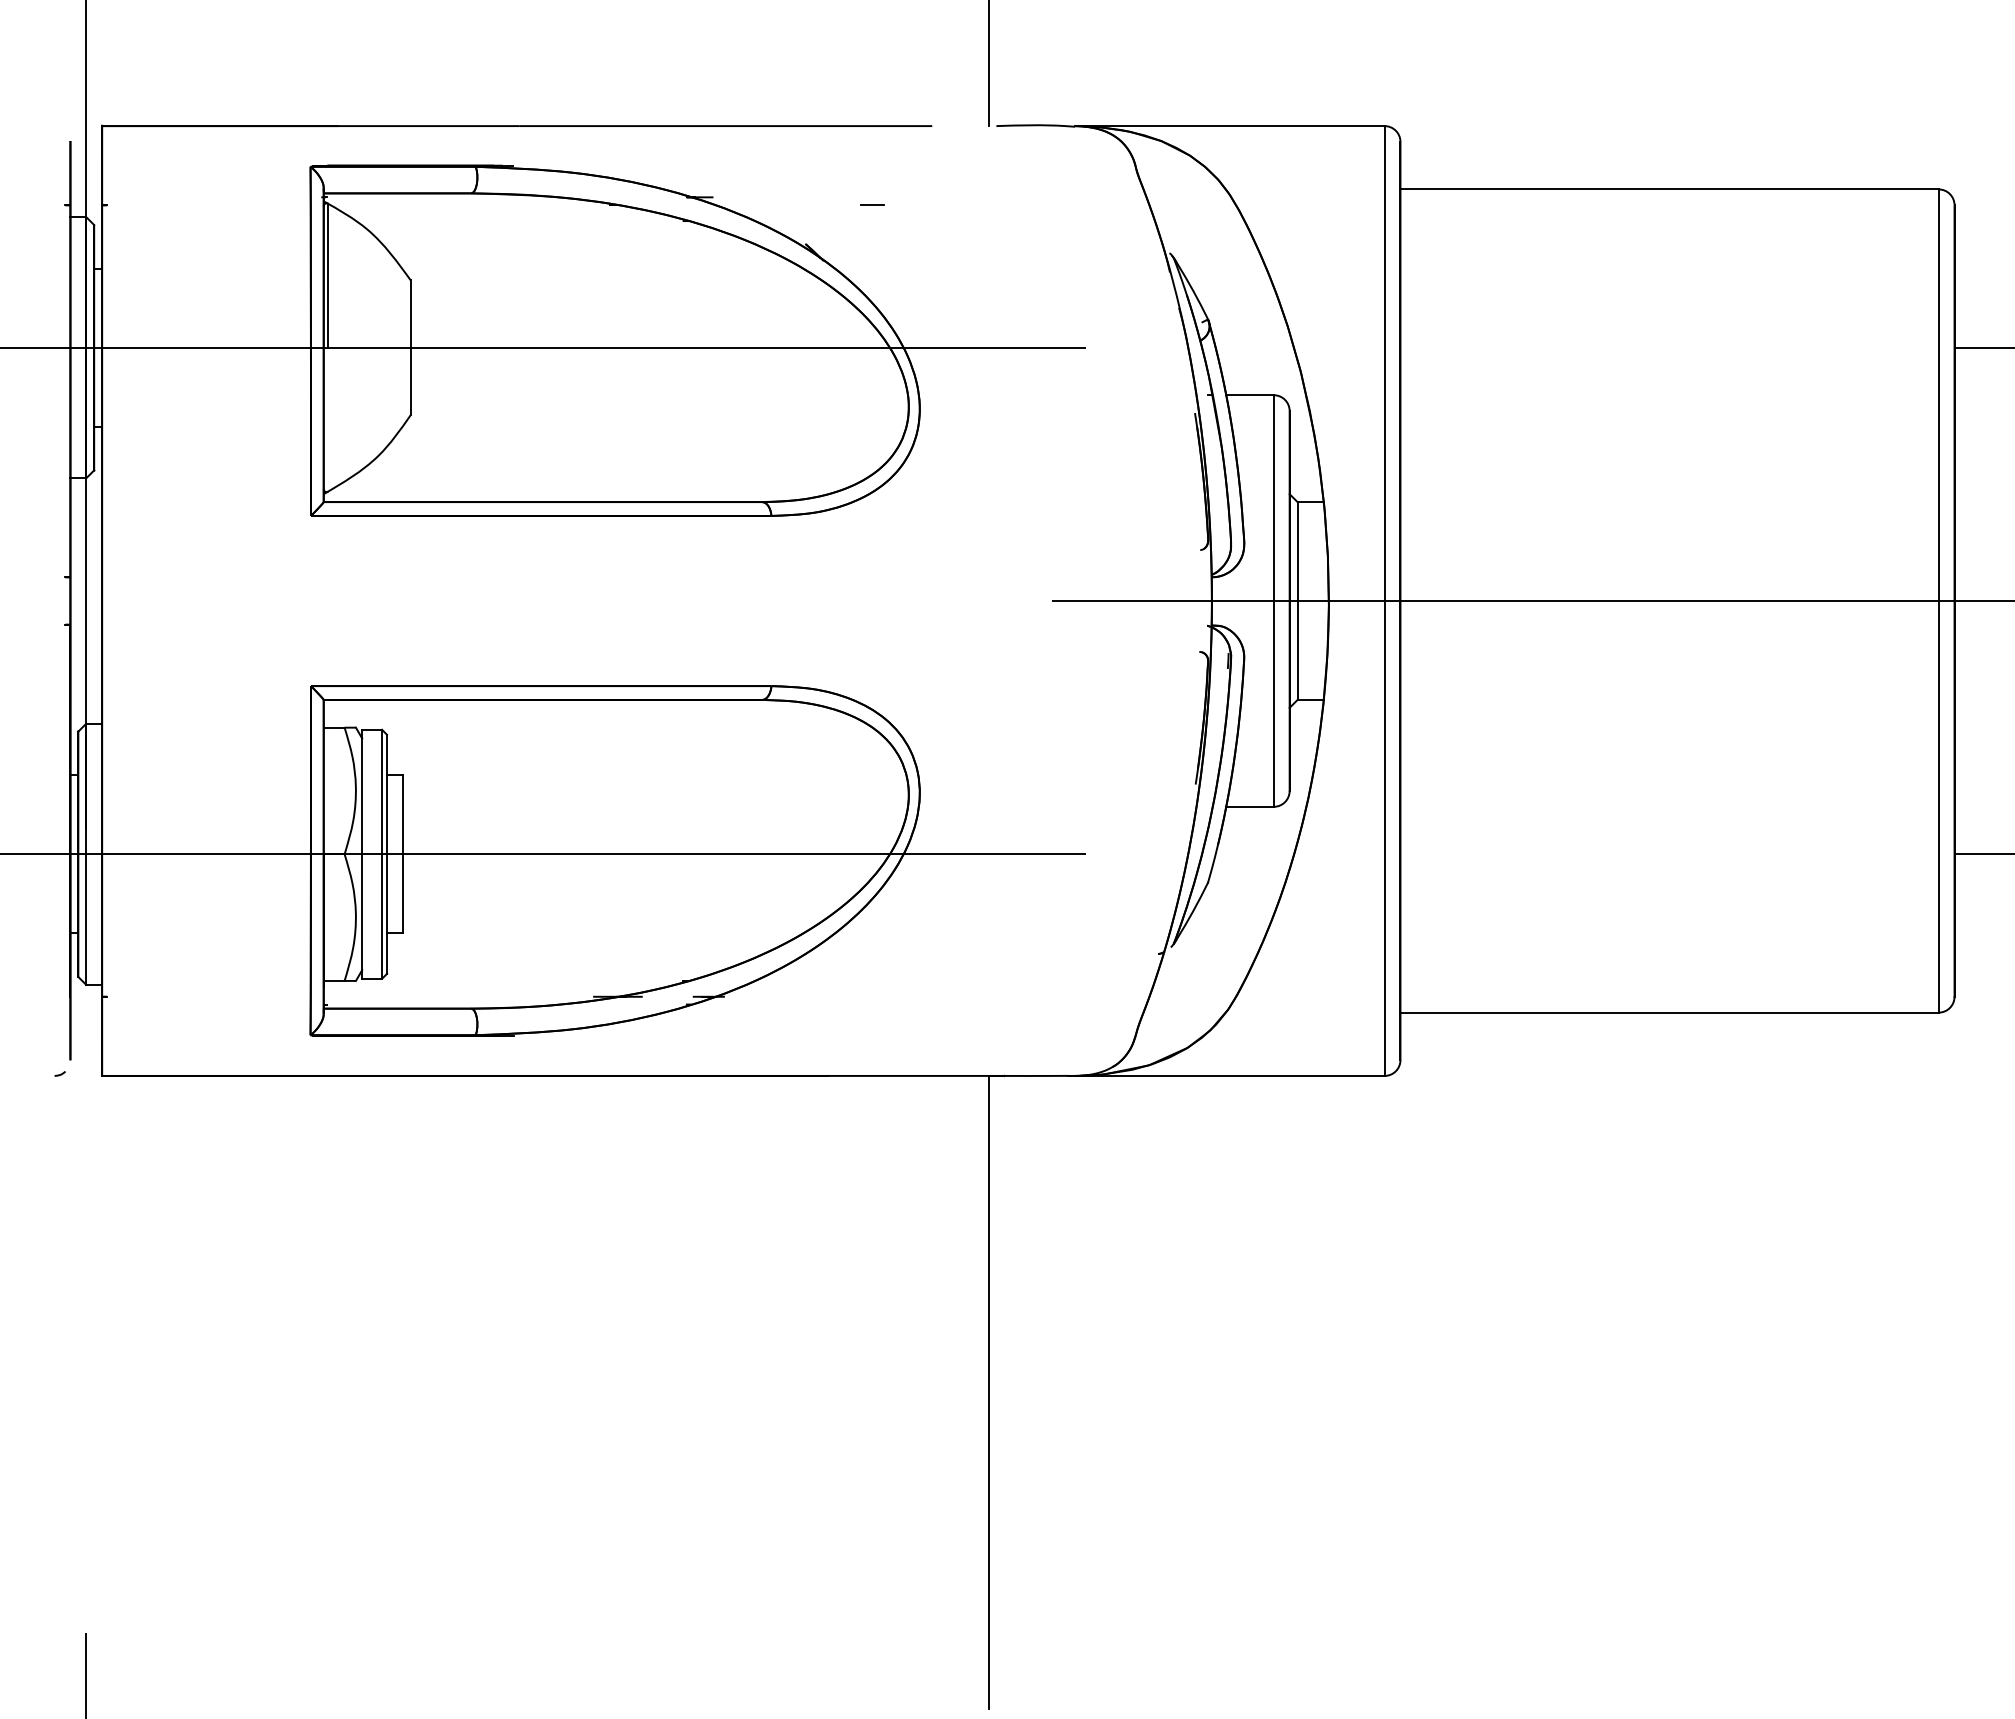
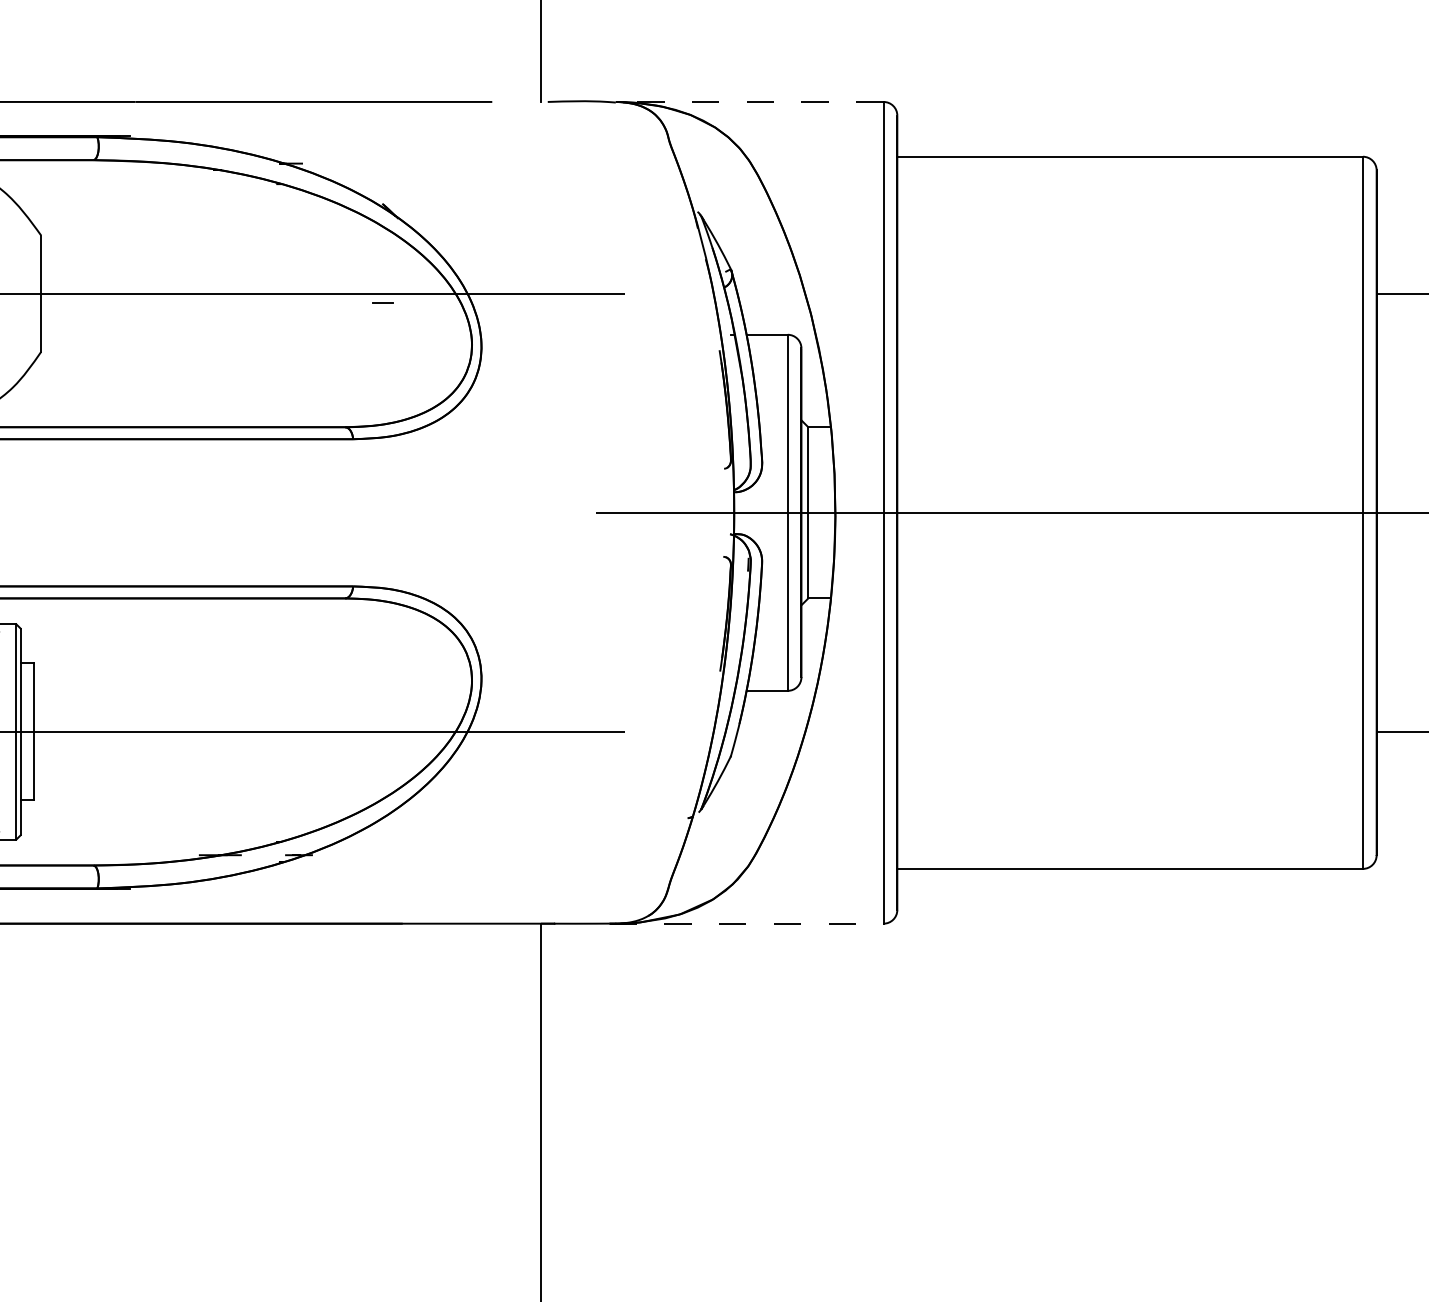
line: (1229, 126) -> (749, 102), solid -> dashed
line: (872, 204) -> (382, 302), moved
line: (1226, 1075) -> (746, 923), solid -> dashed

